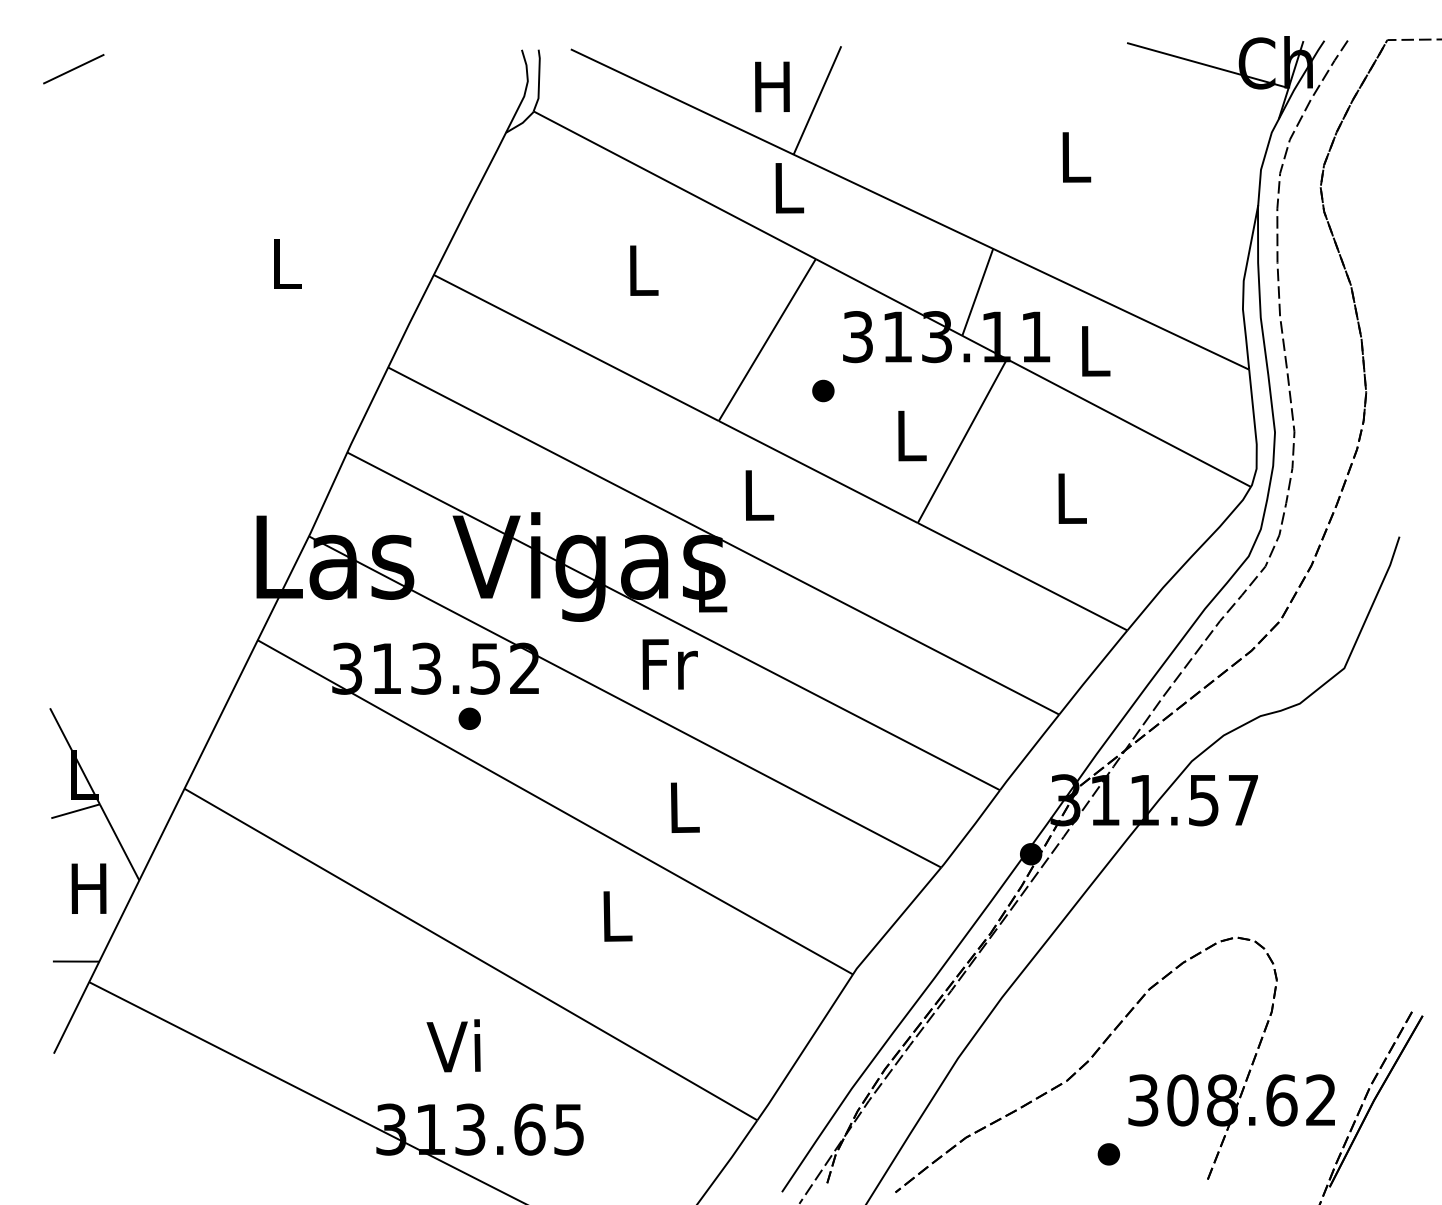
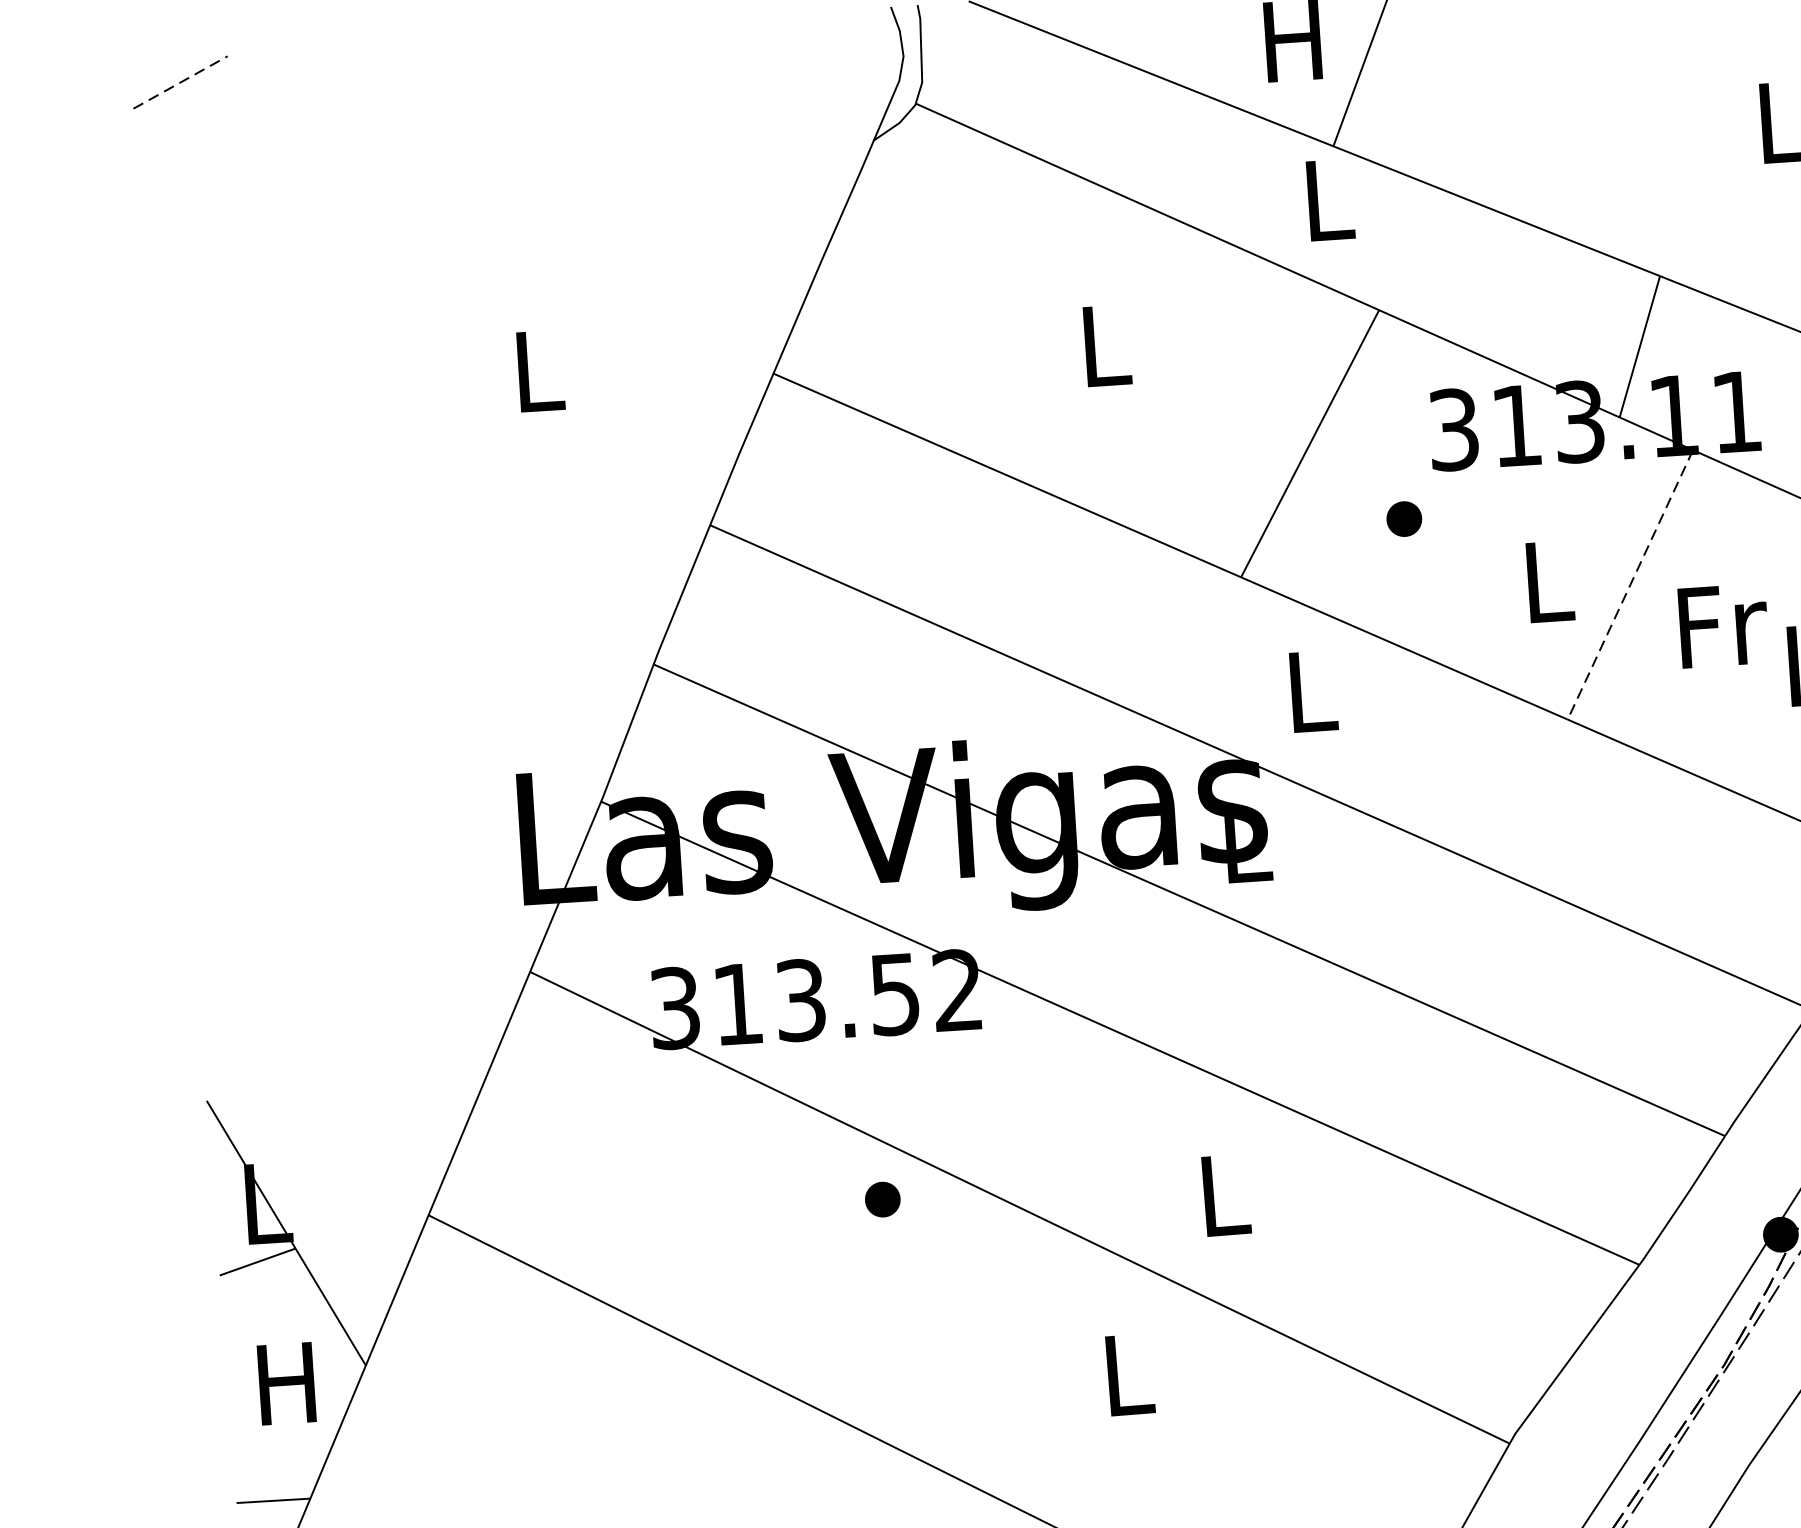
line: (73, 69) -> (180, 83), solid -> dashed
line: (962, 441) -> (1630, 585), solid -> dashed
text: (669, 664) -> (1722, 625), moved
part: (469, 718) -> (882, 1199), moved

